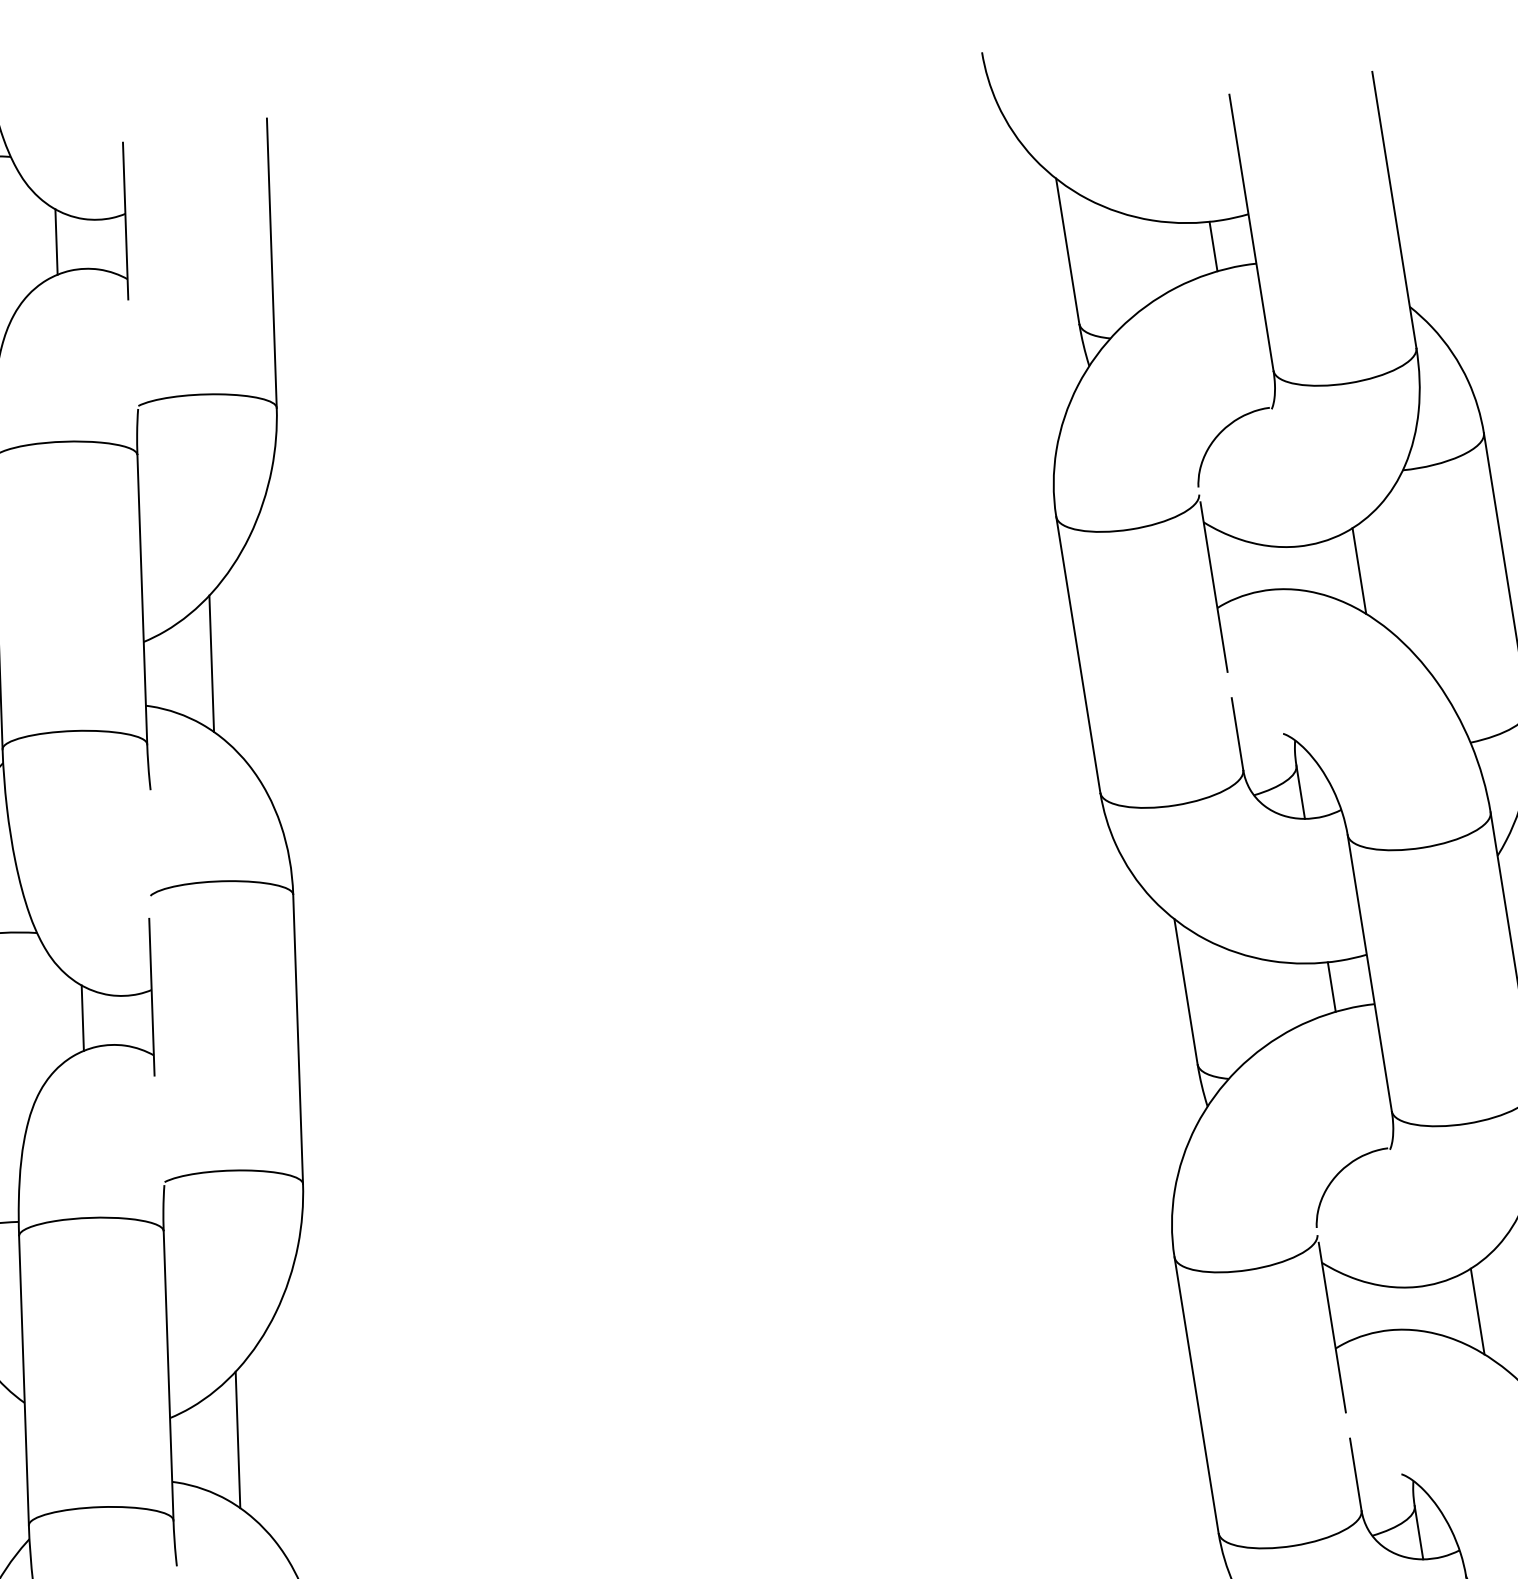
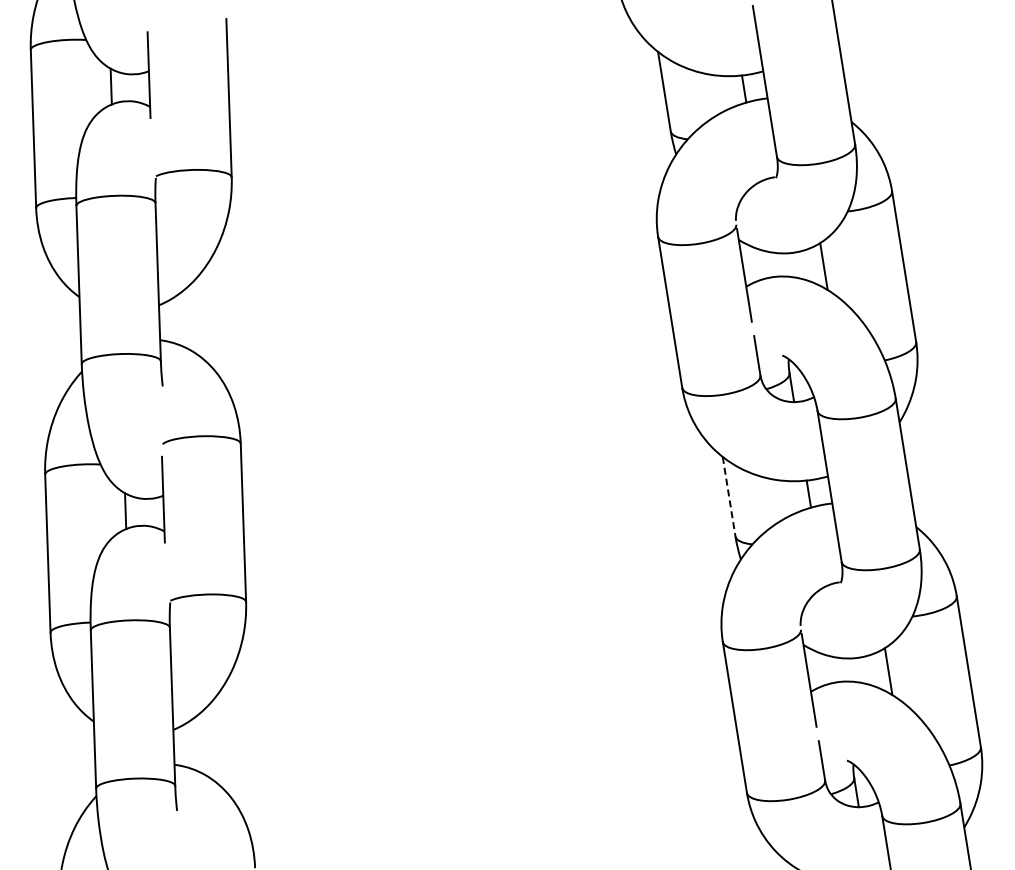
line: (210, 664) -> (195, 317), removed
line: (1186, 993) -> (729, 497), solid -> dashed
line: (237, 1439) -> (210, 741), removed

